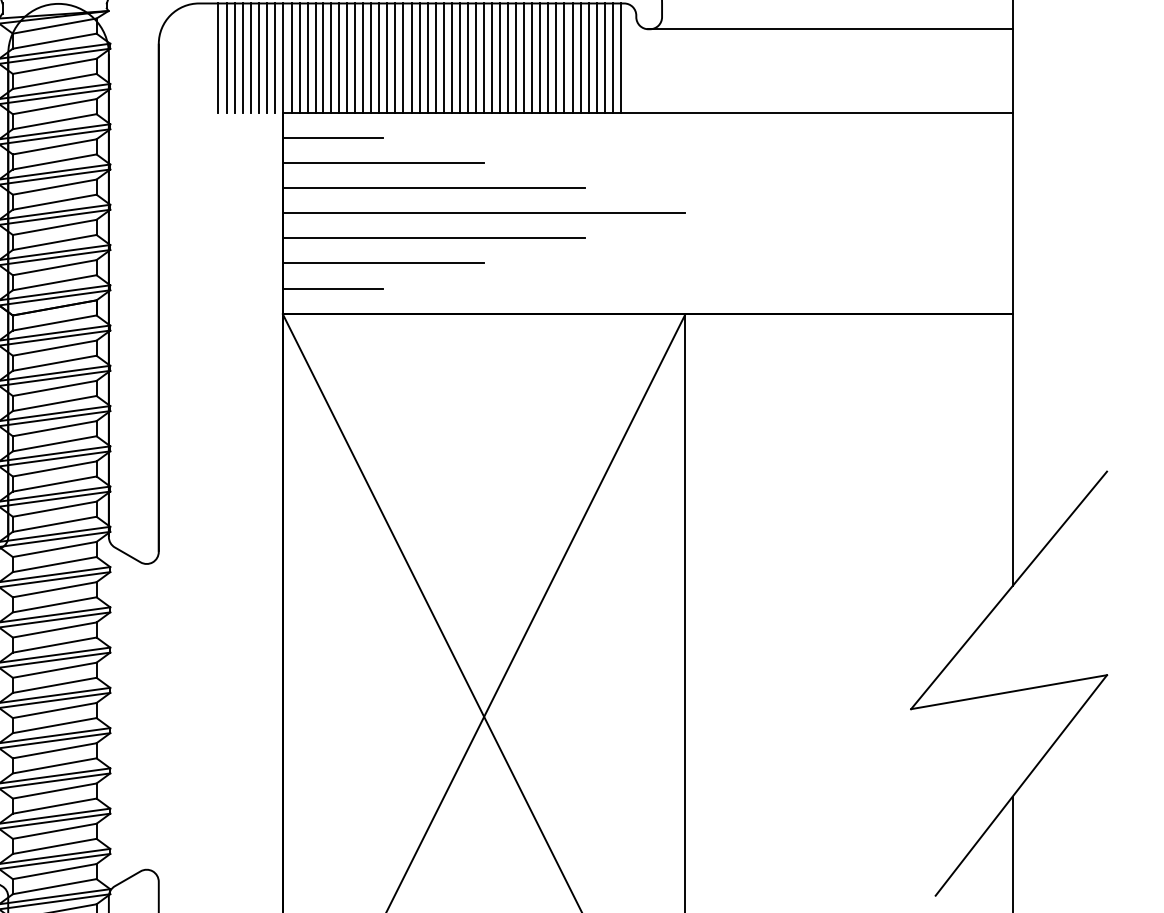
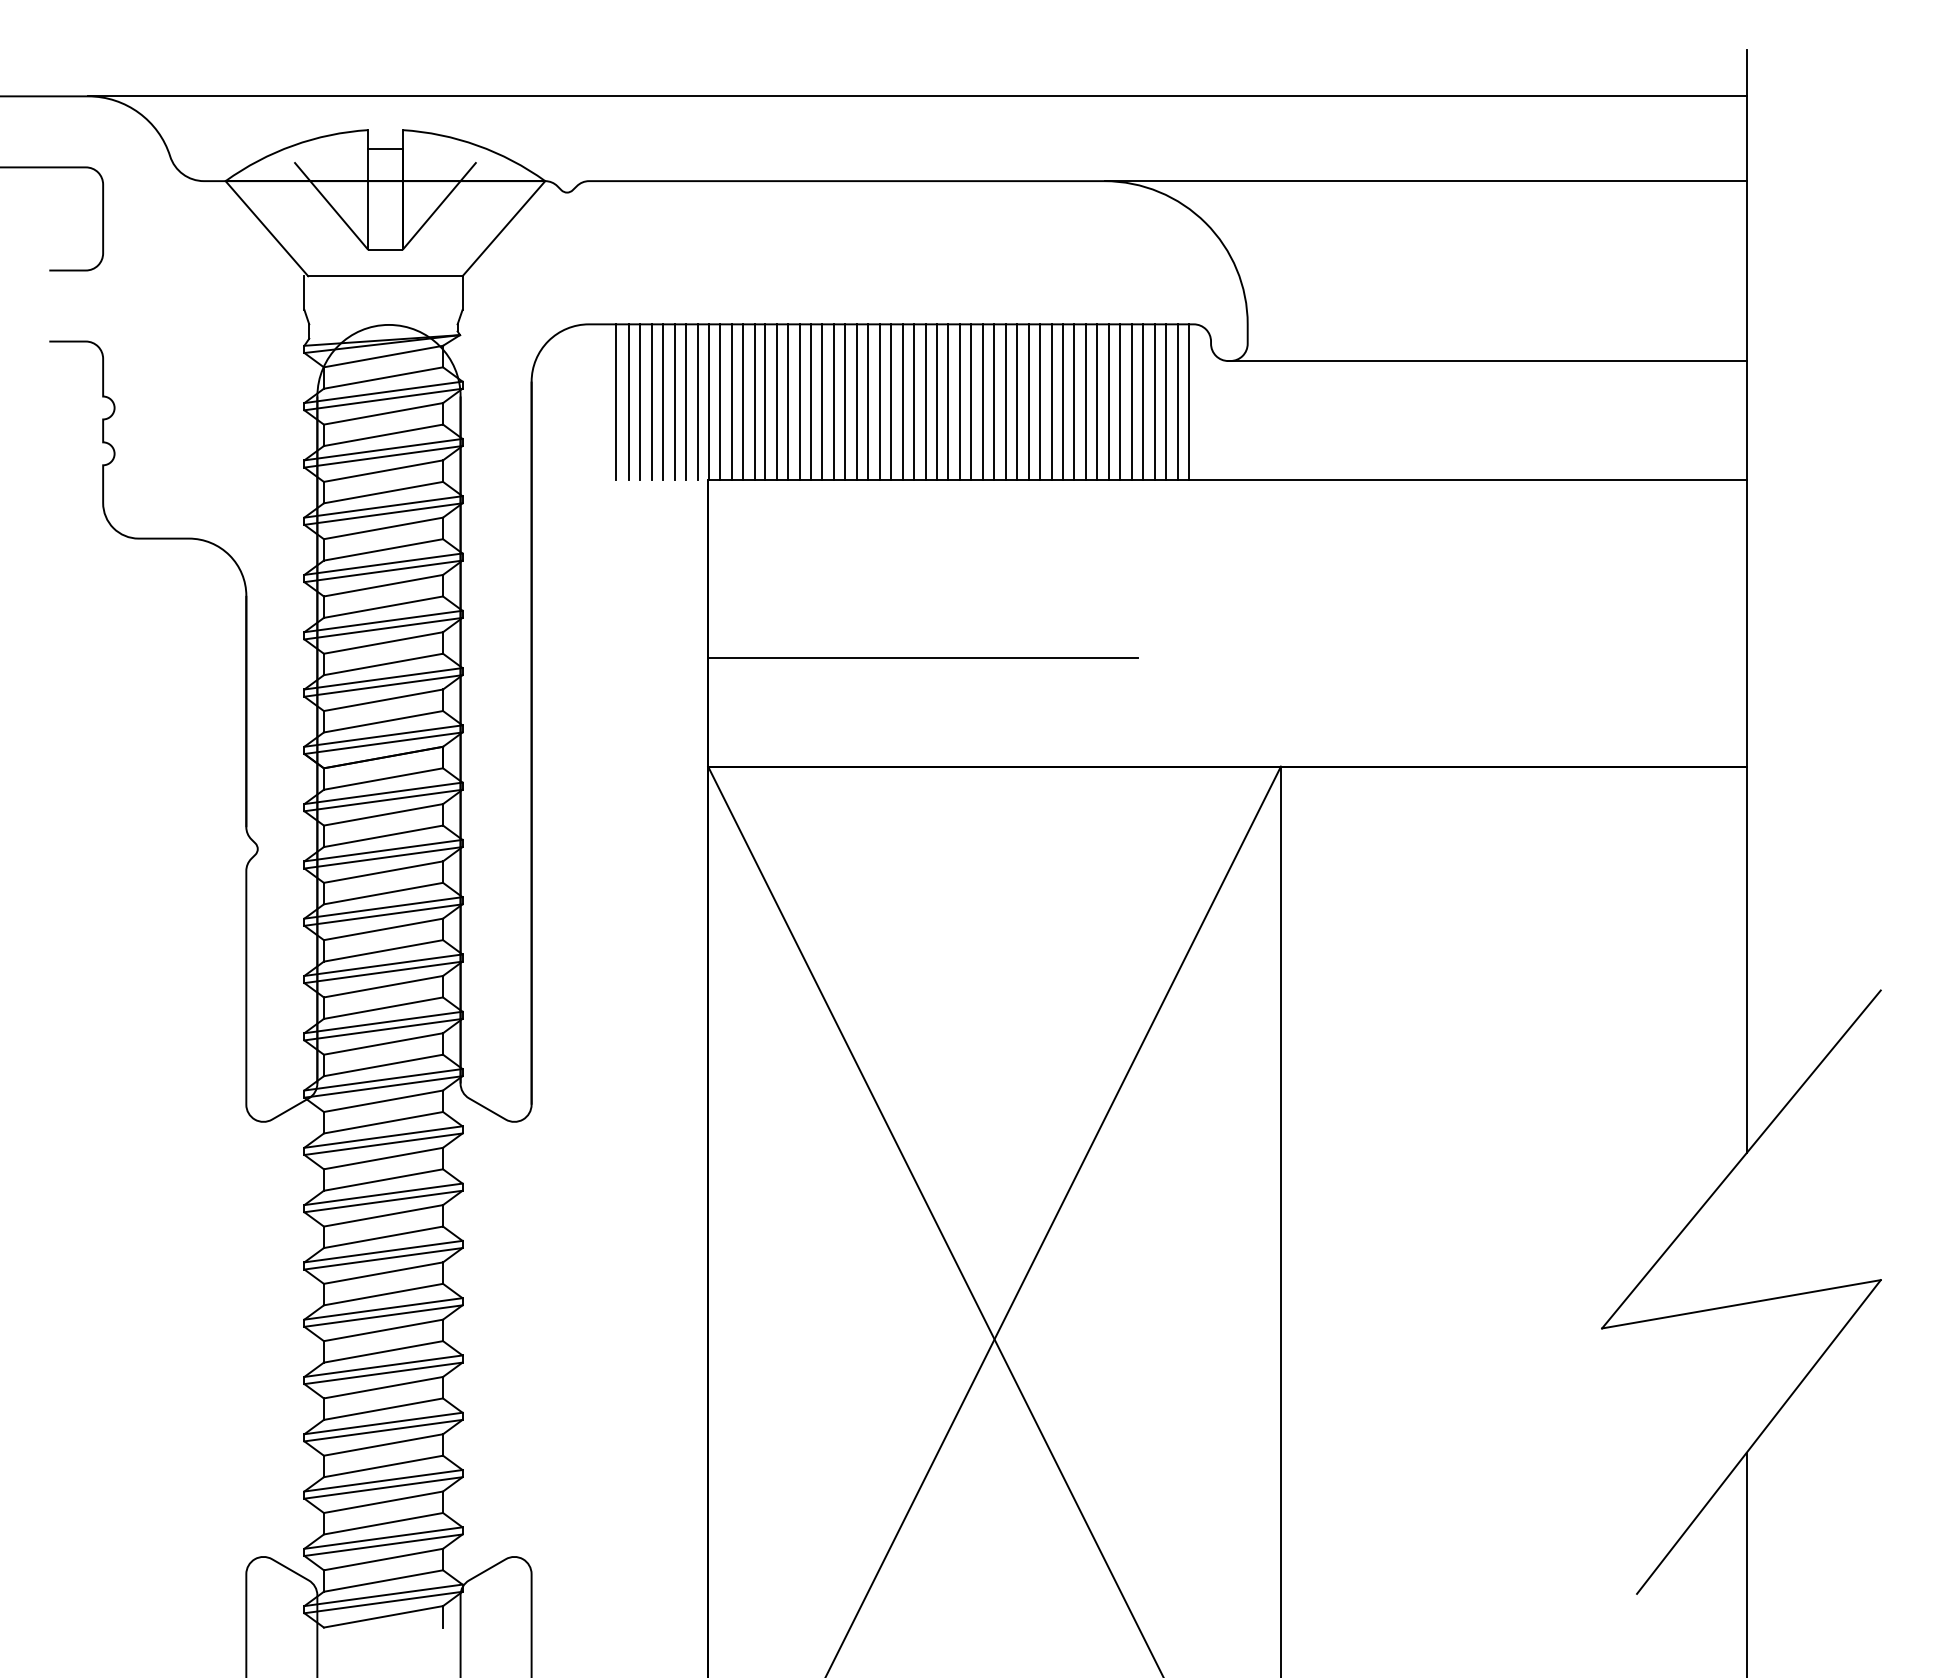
line: (333, 137) -> (779, 515), removed
line: (383, 163) -> (851, 551), removed
line: (433, 187) -> (922, 586), removed
line: (484, 213) -> (994, 622), removed
line: (383, 262) -> (851, 693), removed
line: (333, 289) -> (779, 731), removed

